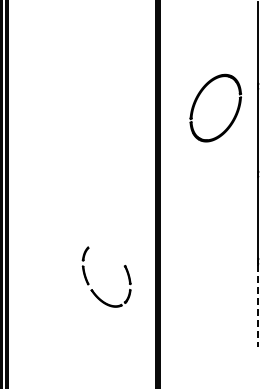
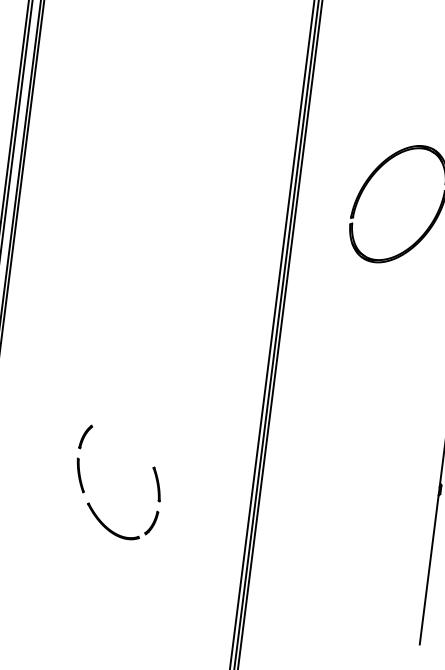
part: (89, 283) -> (85, 491), moved
line: (257, 306) -> (428, 570), dashed -> solid

